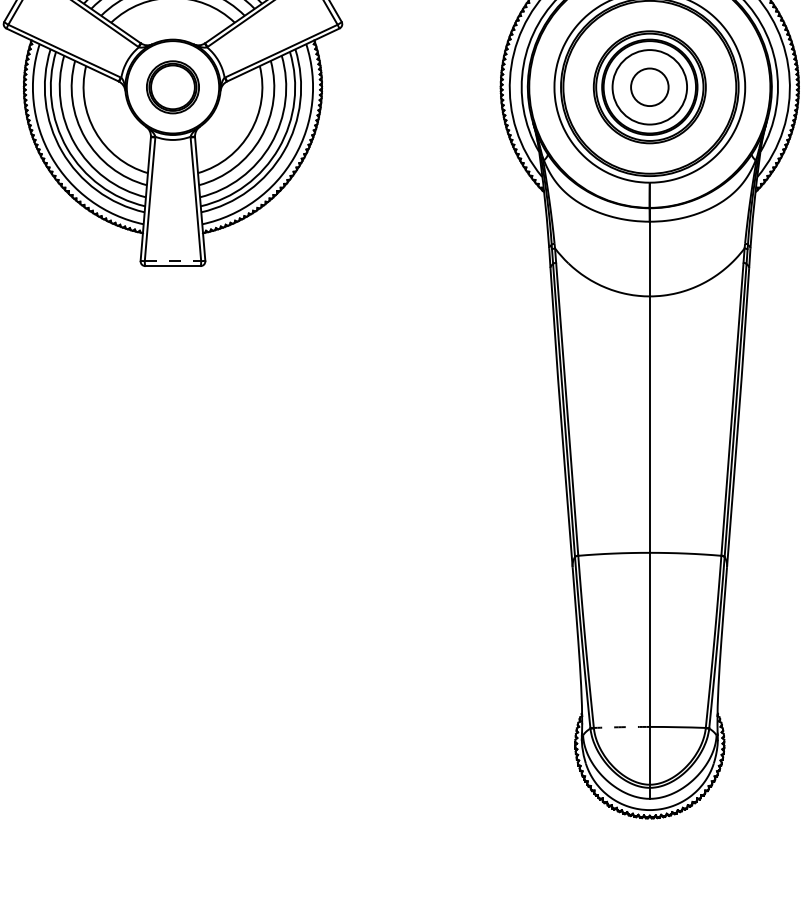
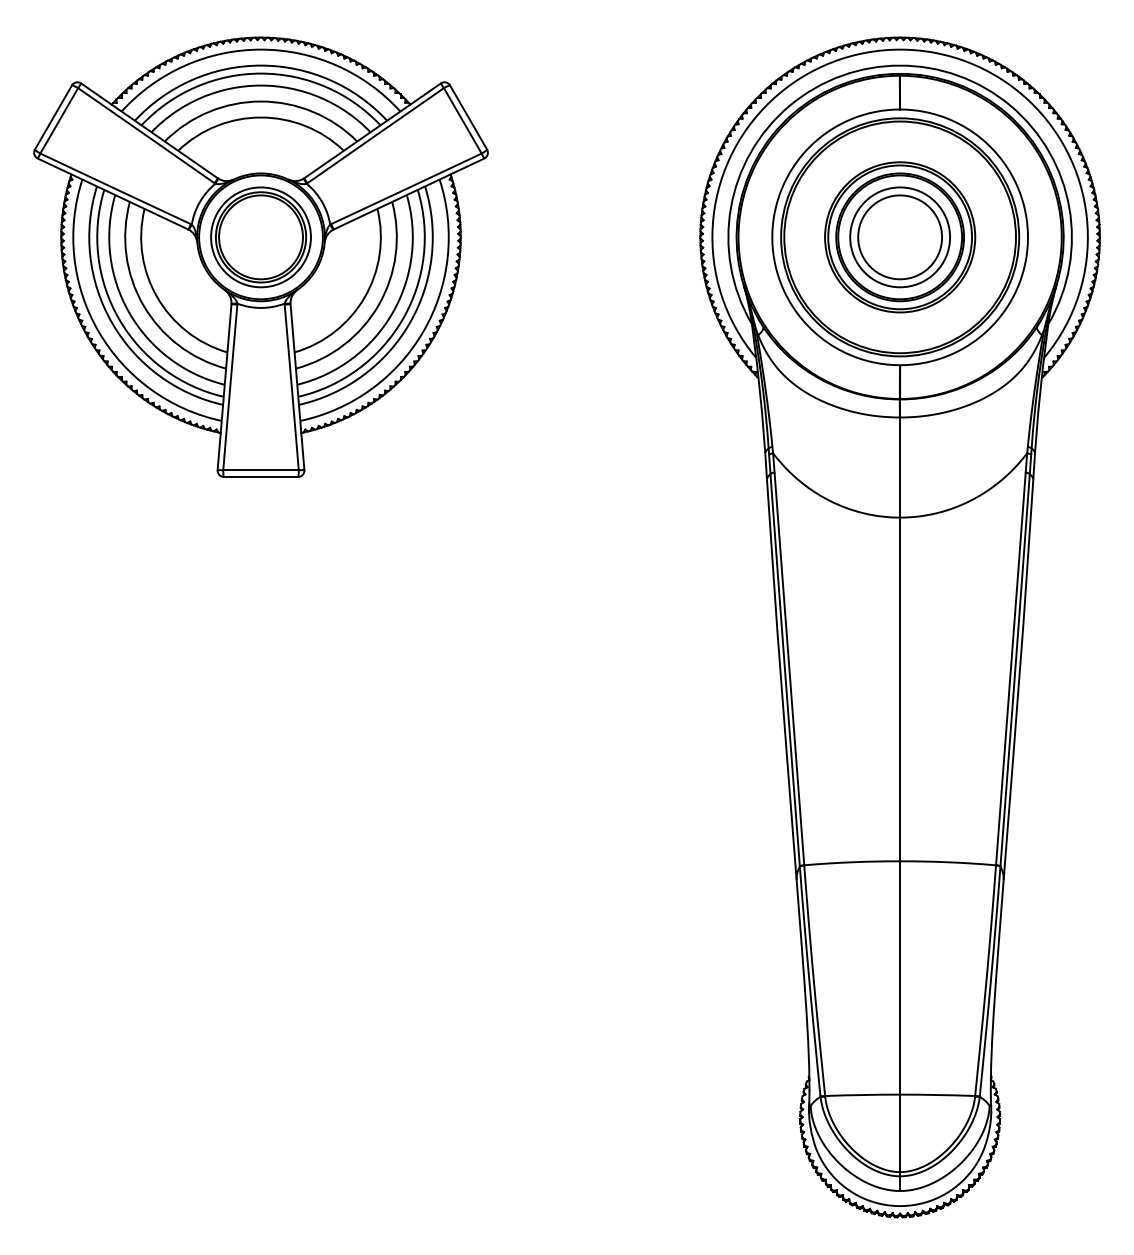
part: (172, 87) -> (260, 237), size x1.43
circle: (650, 87) -> (900, 237), size x1.67
line: (173, 261) -> (261, 470), dashed -> solid
arc: (621, 726) -> (862, 1094), dashed -> solid

